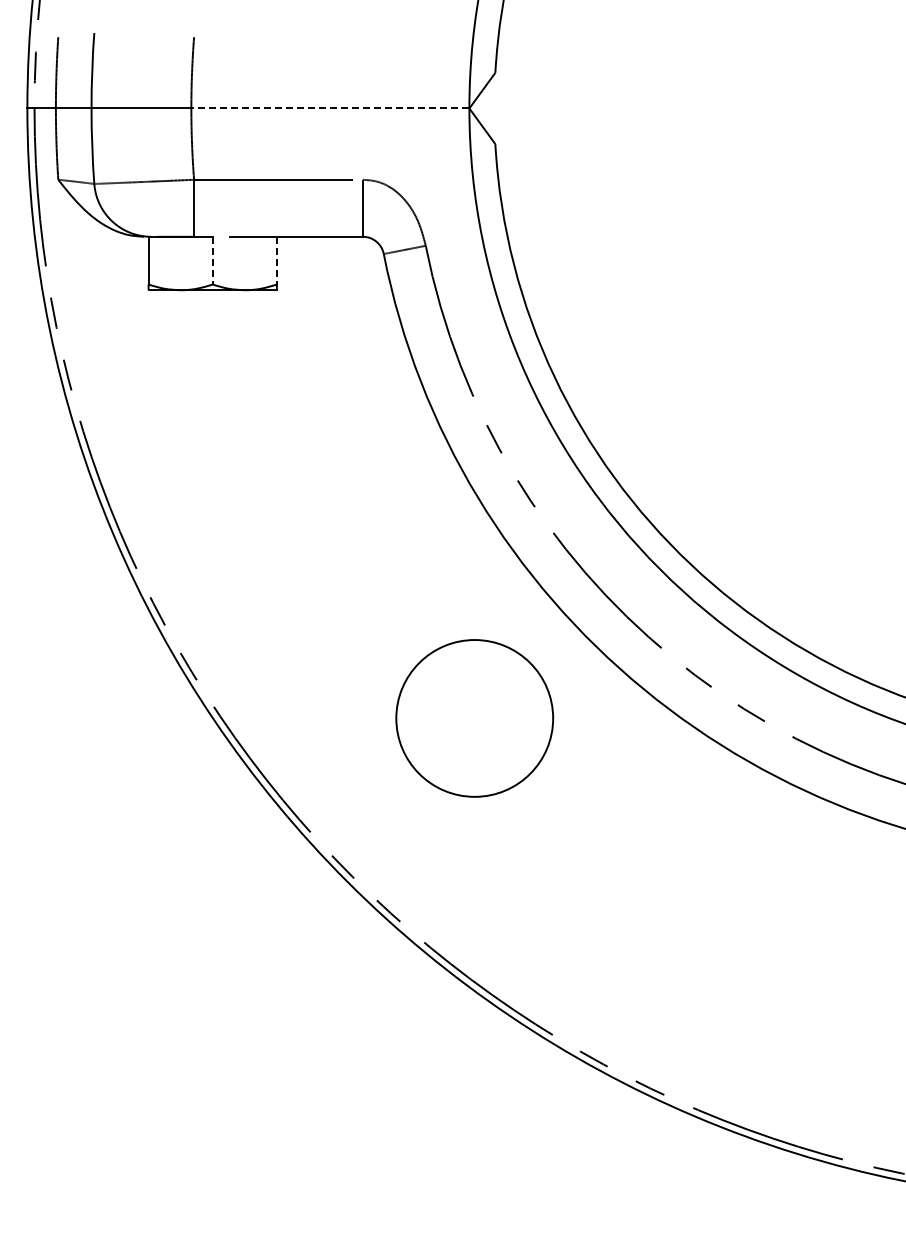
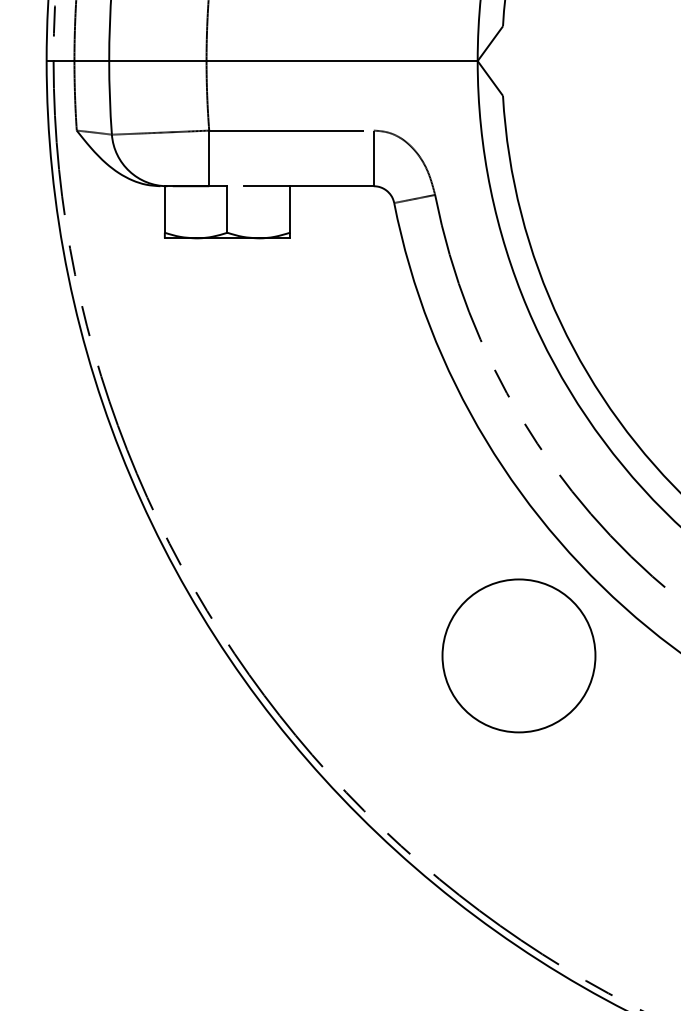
line: (329, 108) -> (341, 61), dashed -> solid
line: (212, 260) -> (227, 209), dashed -> solid
line: (276, 260) -> (289, 209), dashed -> solid
circle: (474, 718) -> (518, 655), moved

